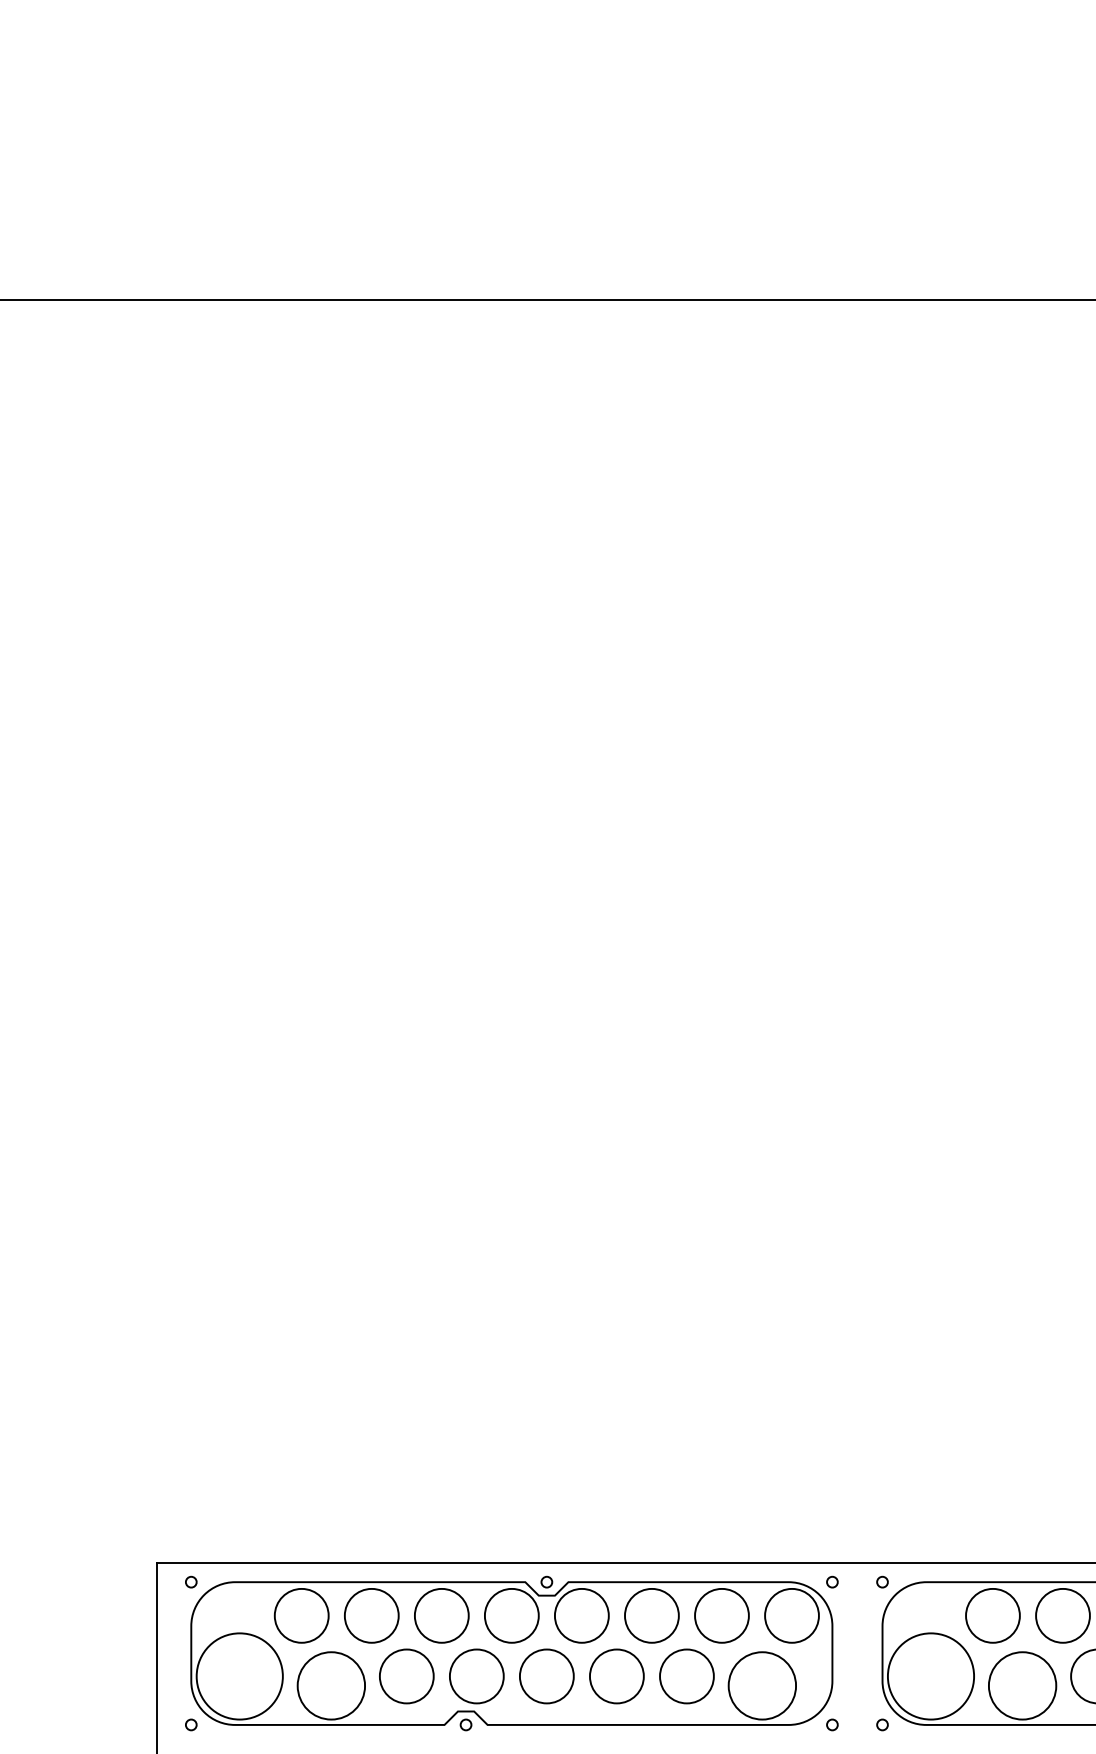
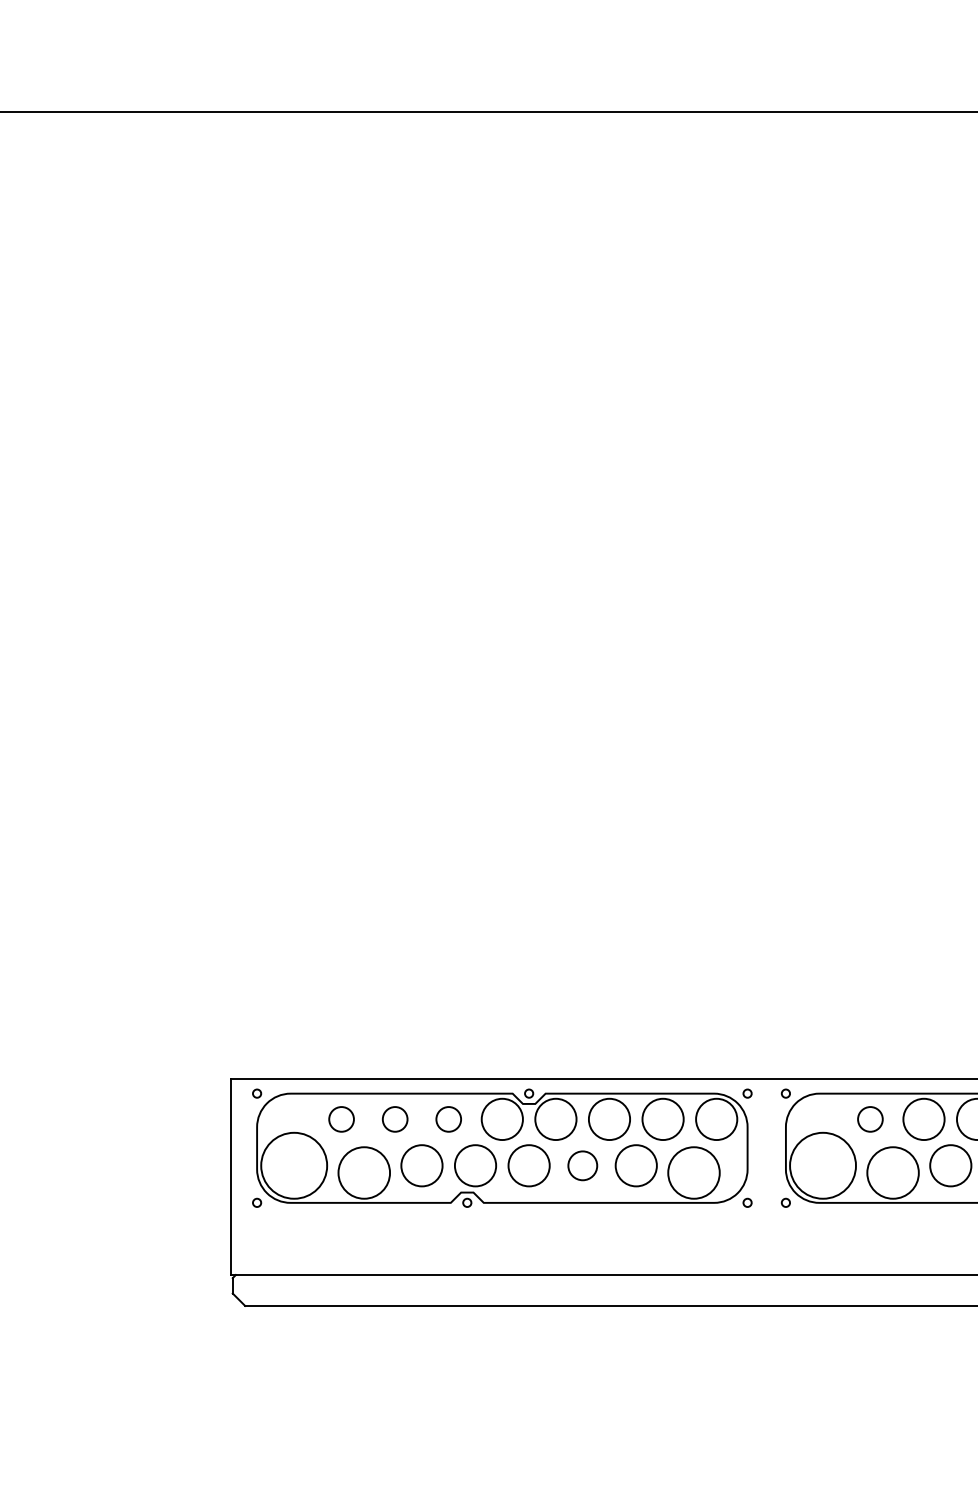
circle: (301, 1615) -> (341, 1119), size x0.6
circle: (370, 1615) -> (394, 1119), size x0.6
circle: (441, 1615) -> (448, 1119), size x0.6
circle: (993, 1615) -> (870, 1119), size x0.6
circle: (616, 1676) -> (582, 1165), size x0.7

